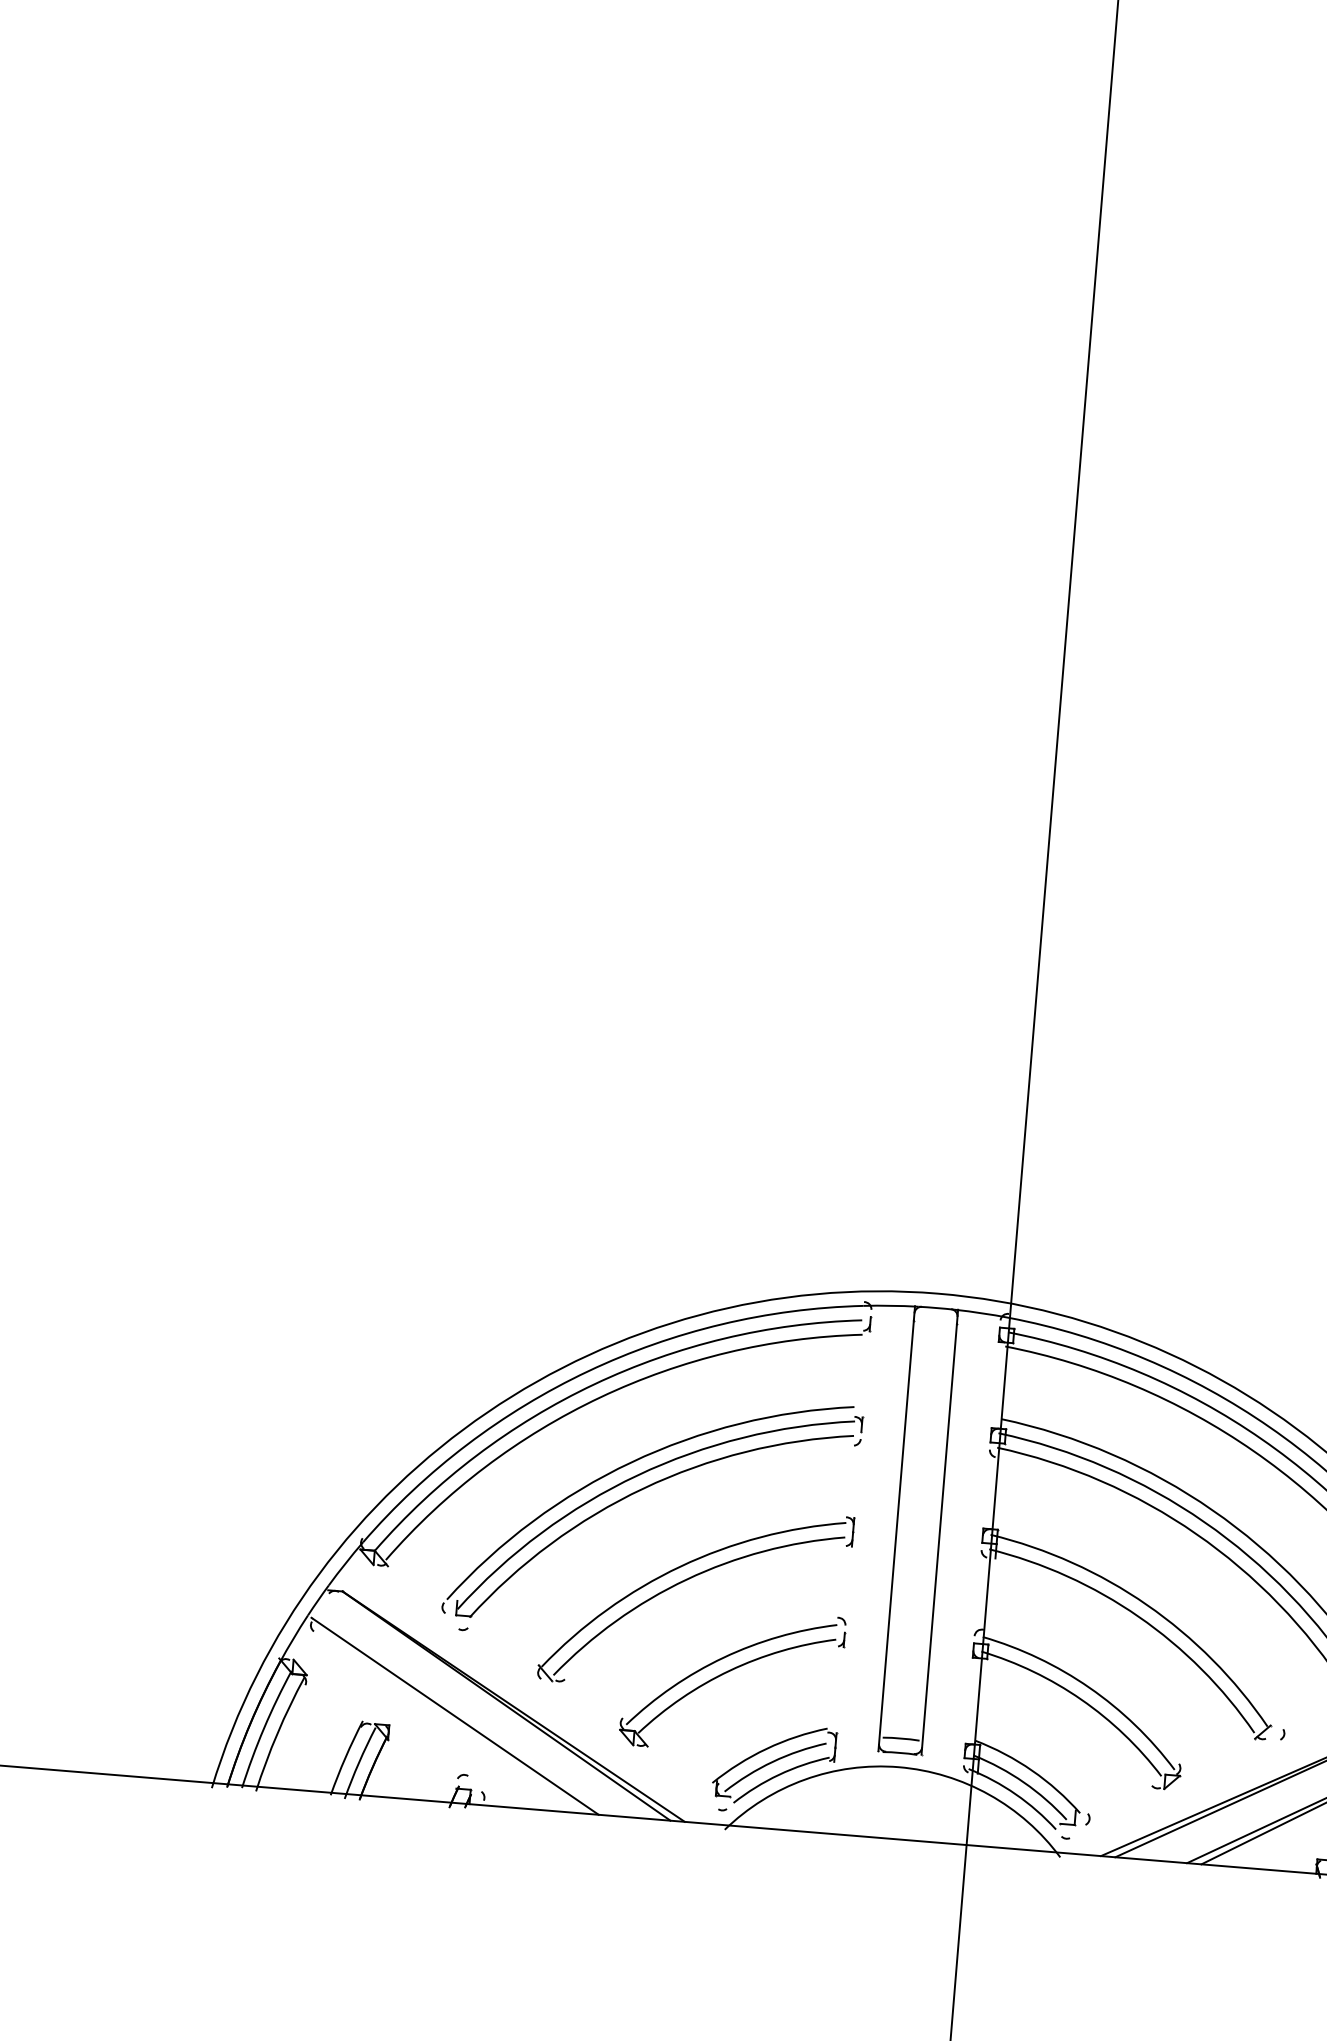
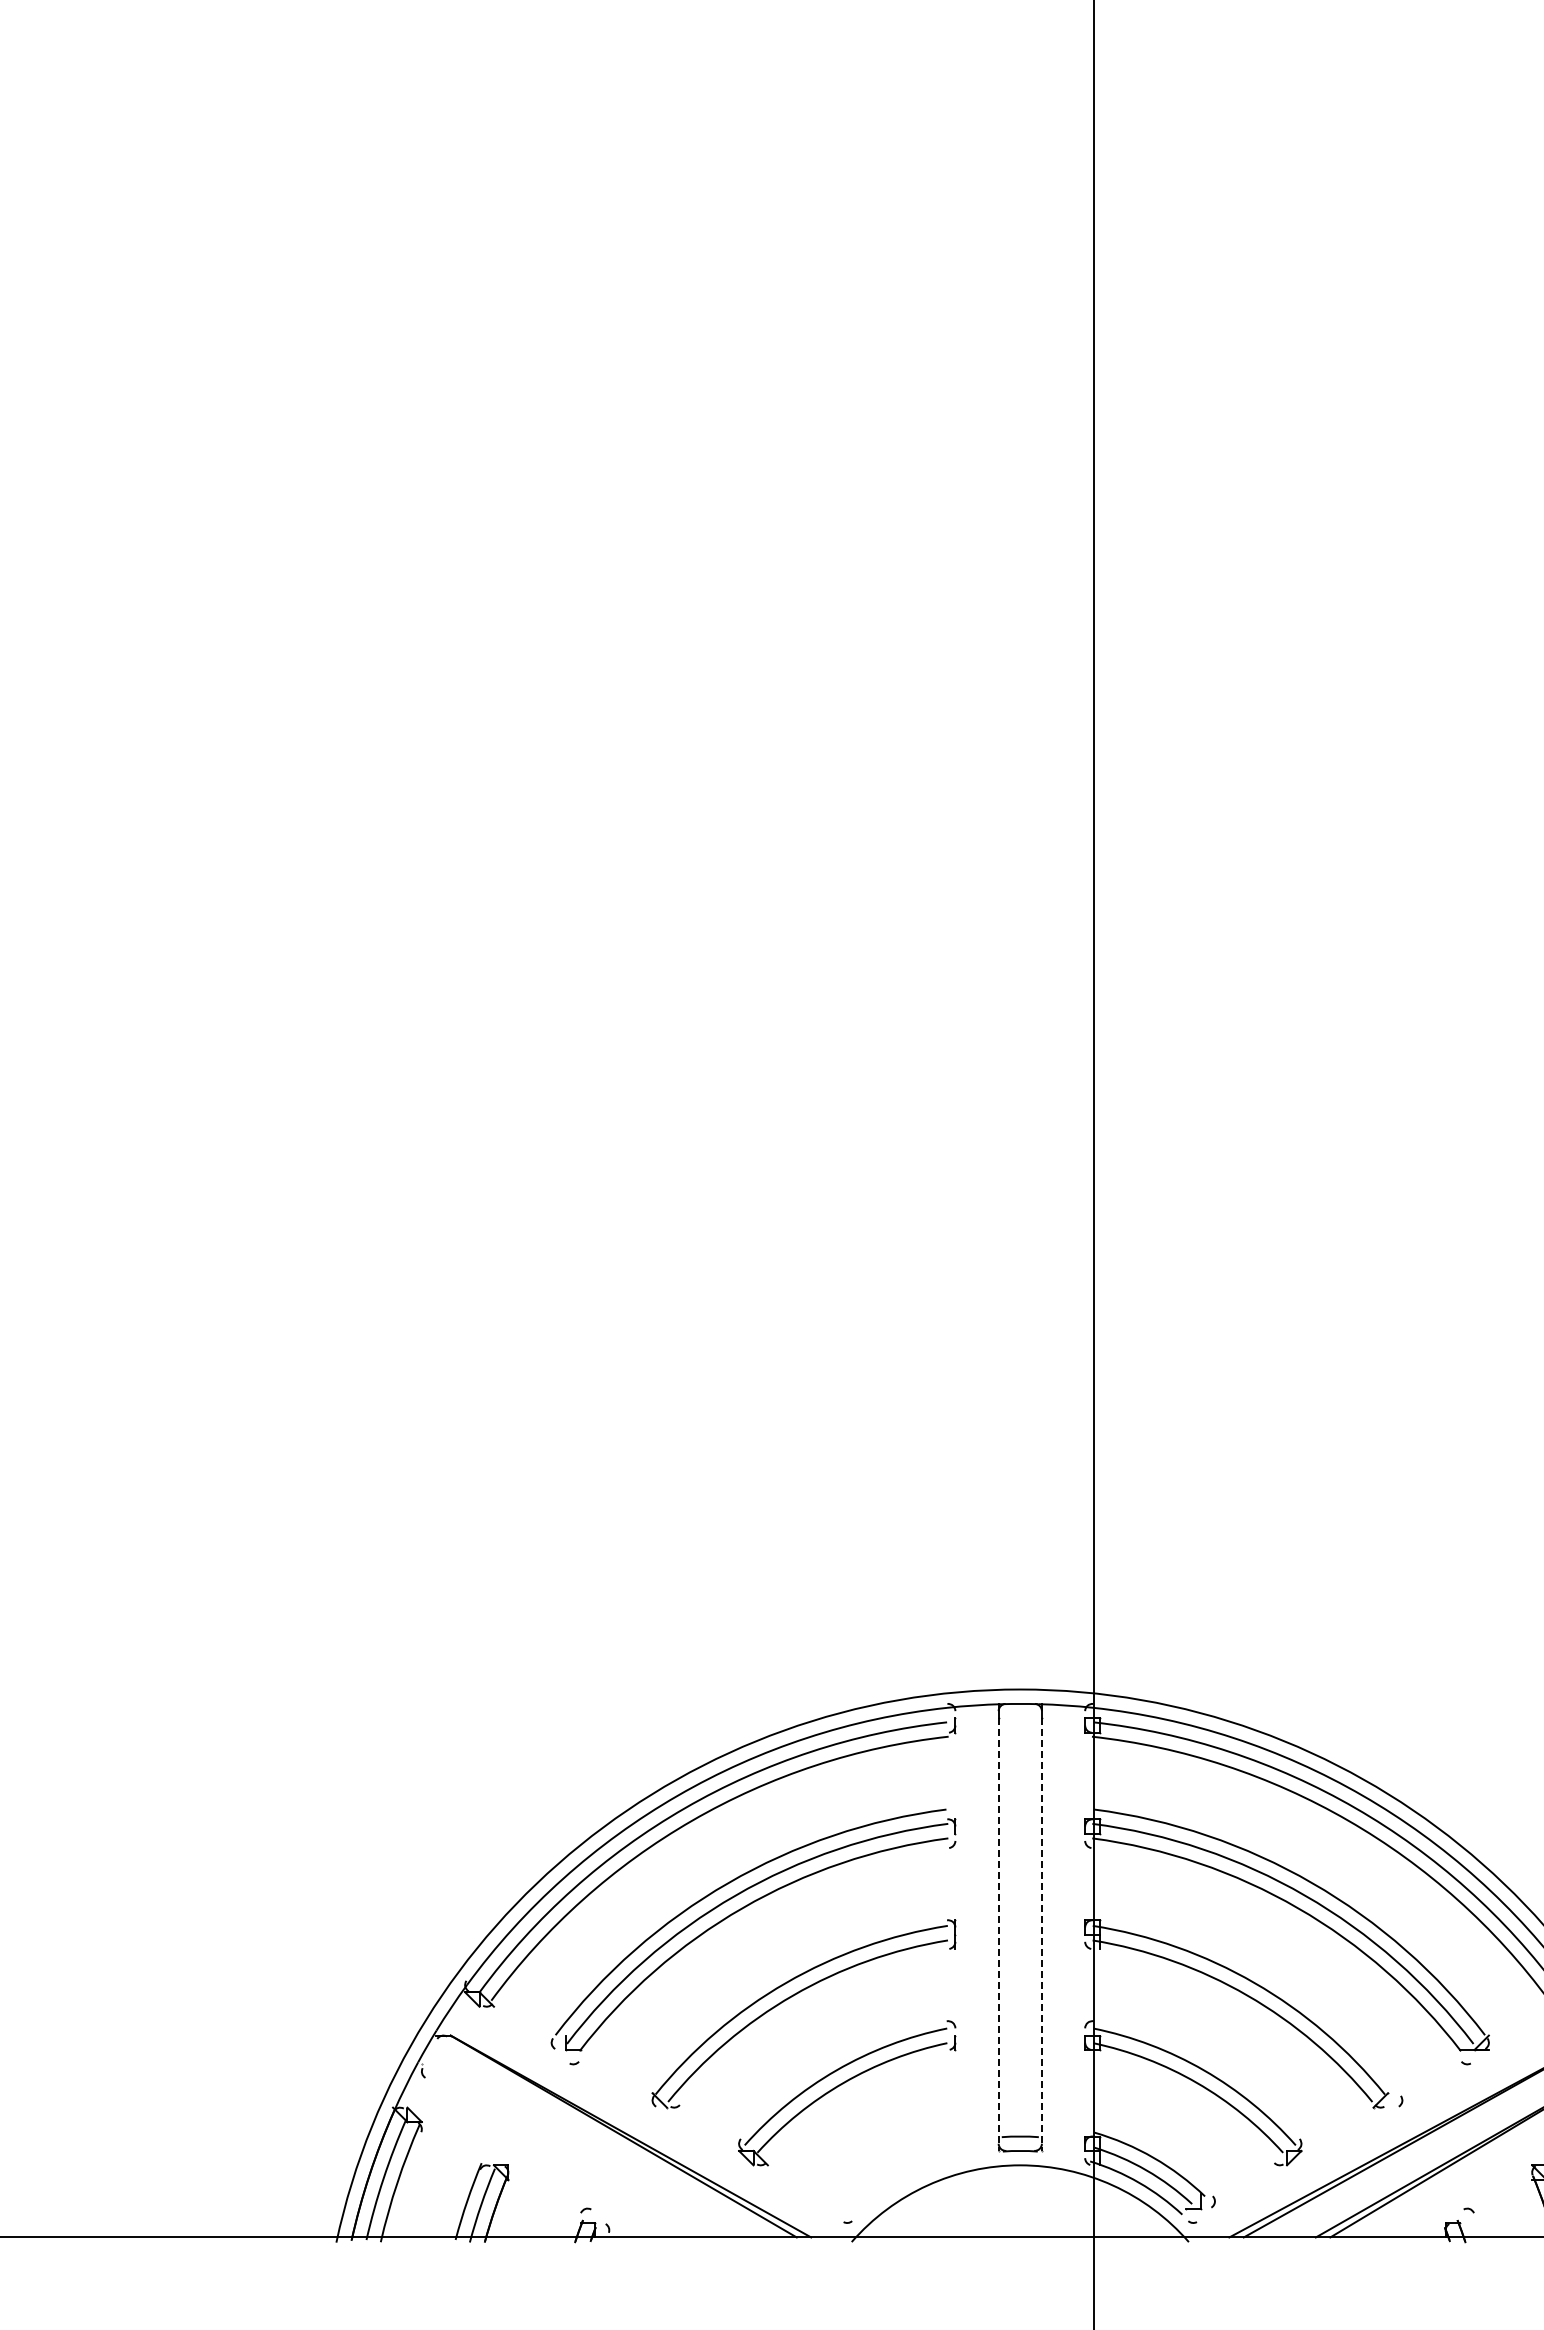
line: (895, 1536) -> (998, 1935), solid -> dashed
line: (938, 1540) -> (1041, 1935), solid -> dashed
line: (454, 1715) -> (572, 2150), removed
part: (774, 1764) -> (895, 2172), removed

